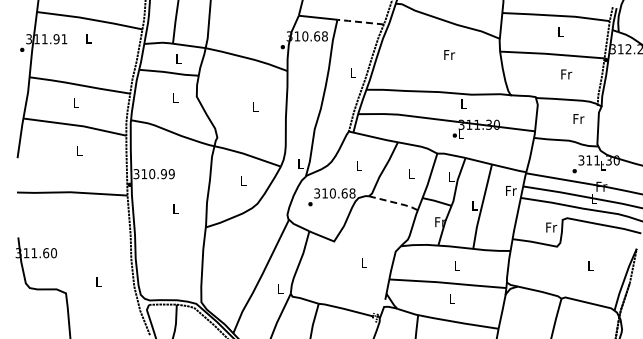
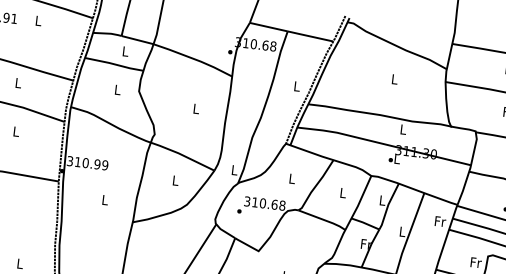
line: (359, 22) -> (309, 36), dashed -> solid
text: (449, 54) -> (394, 78), Fr -> L
line: (395, 202) -> (324, 219), dashed -> solid

